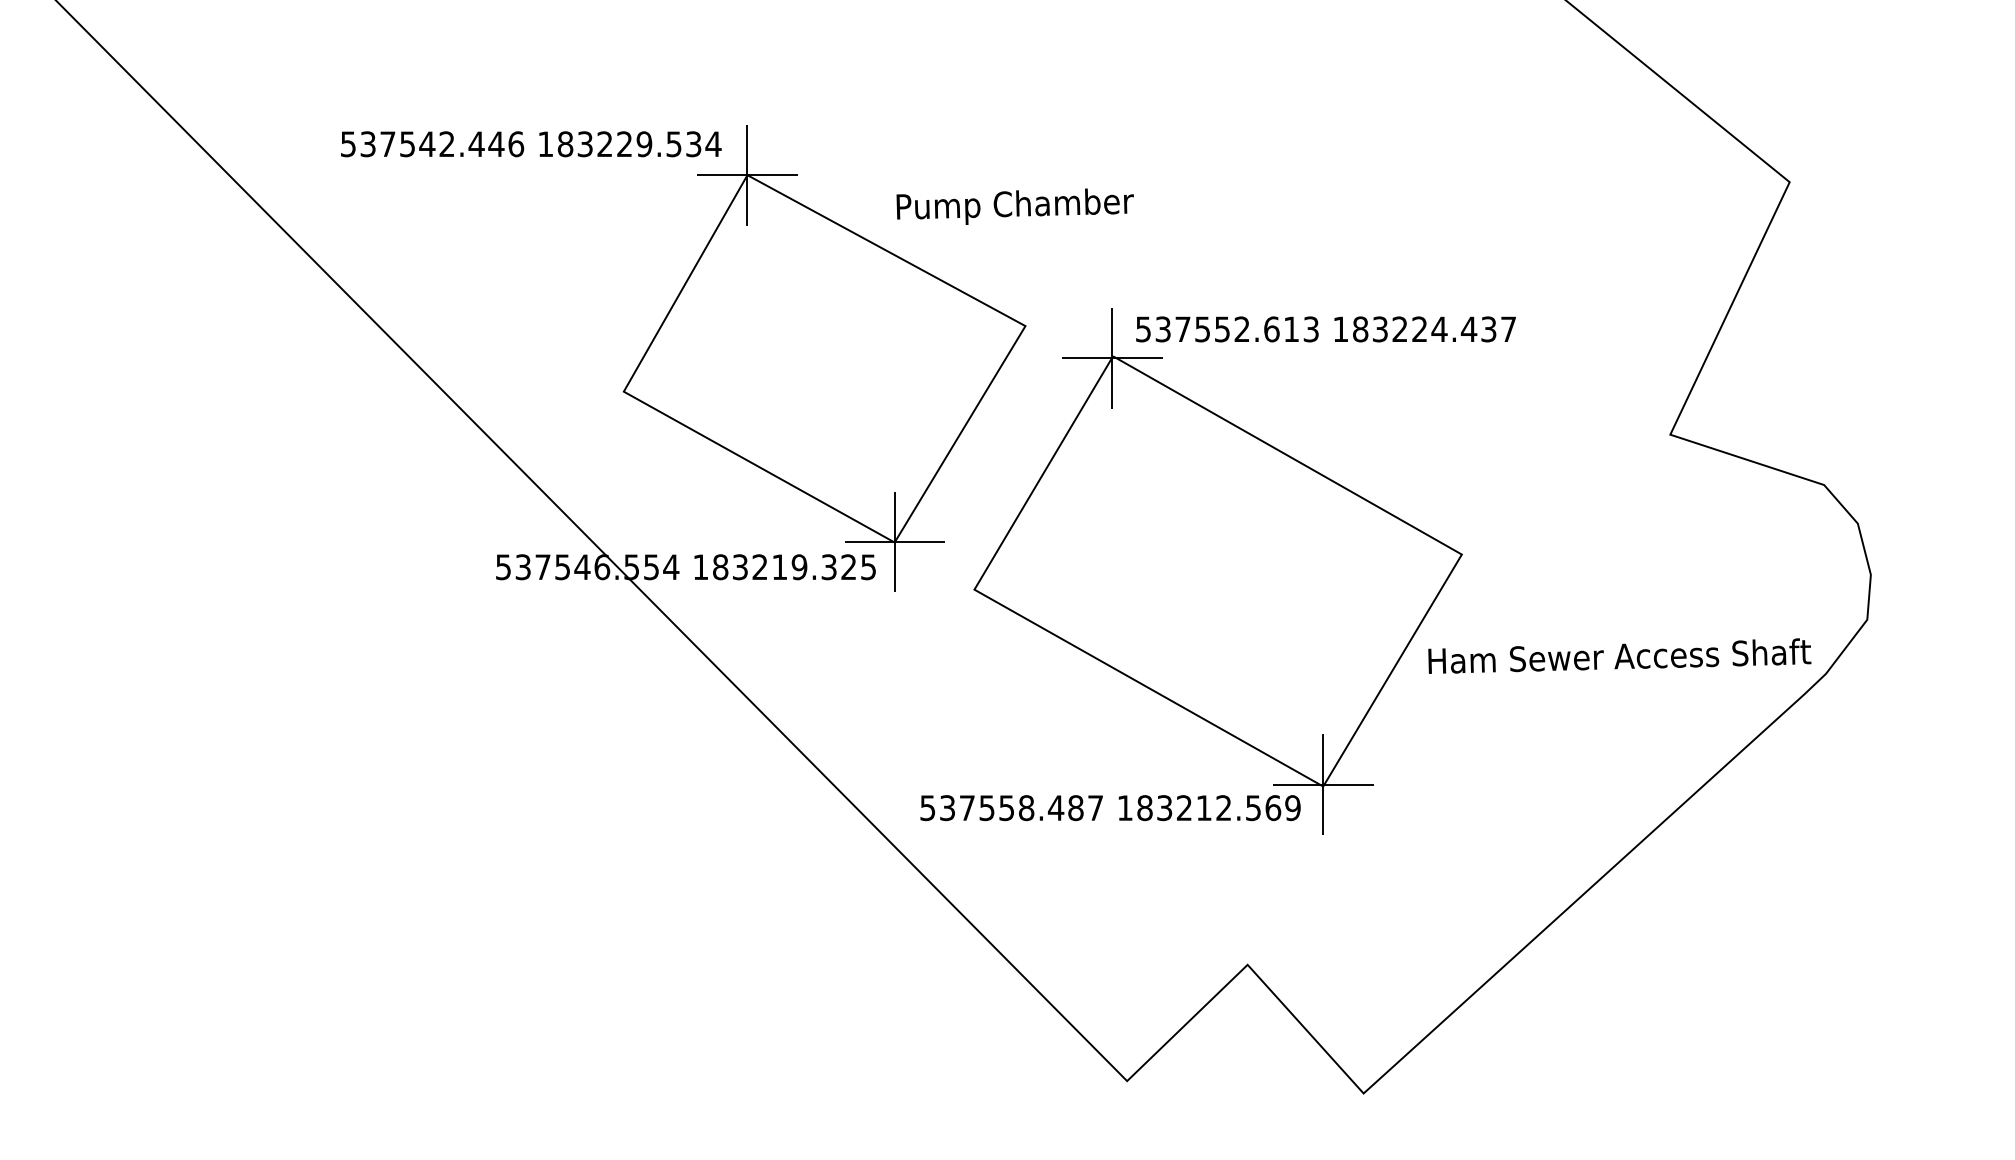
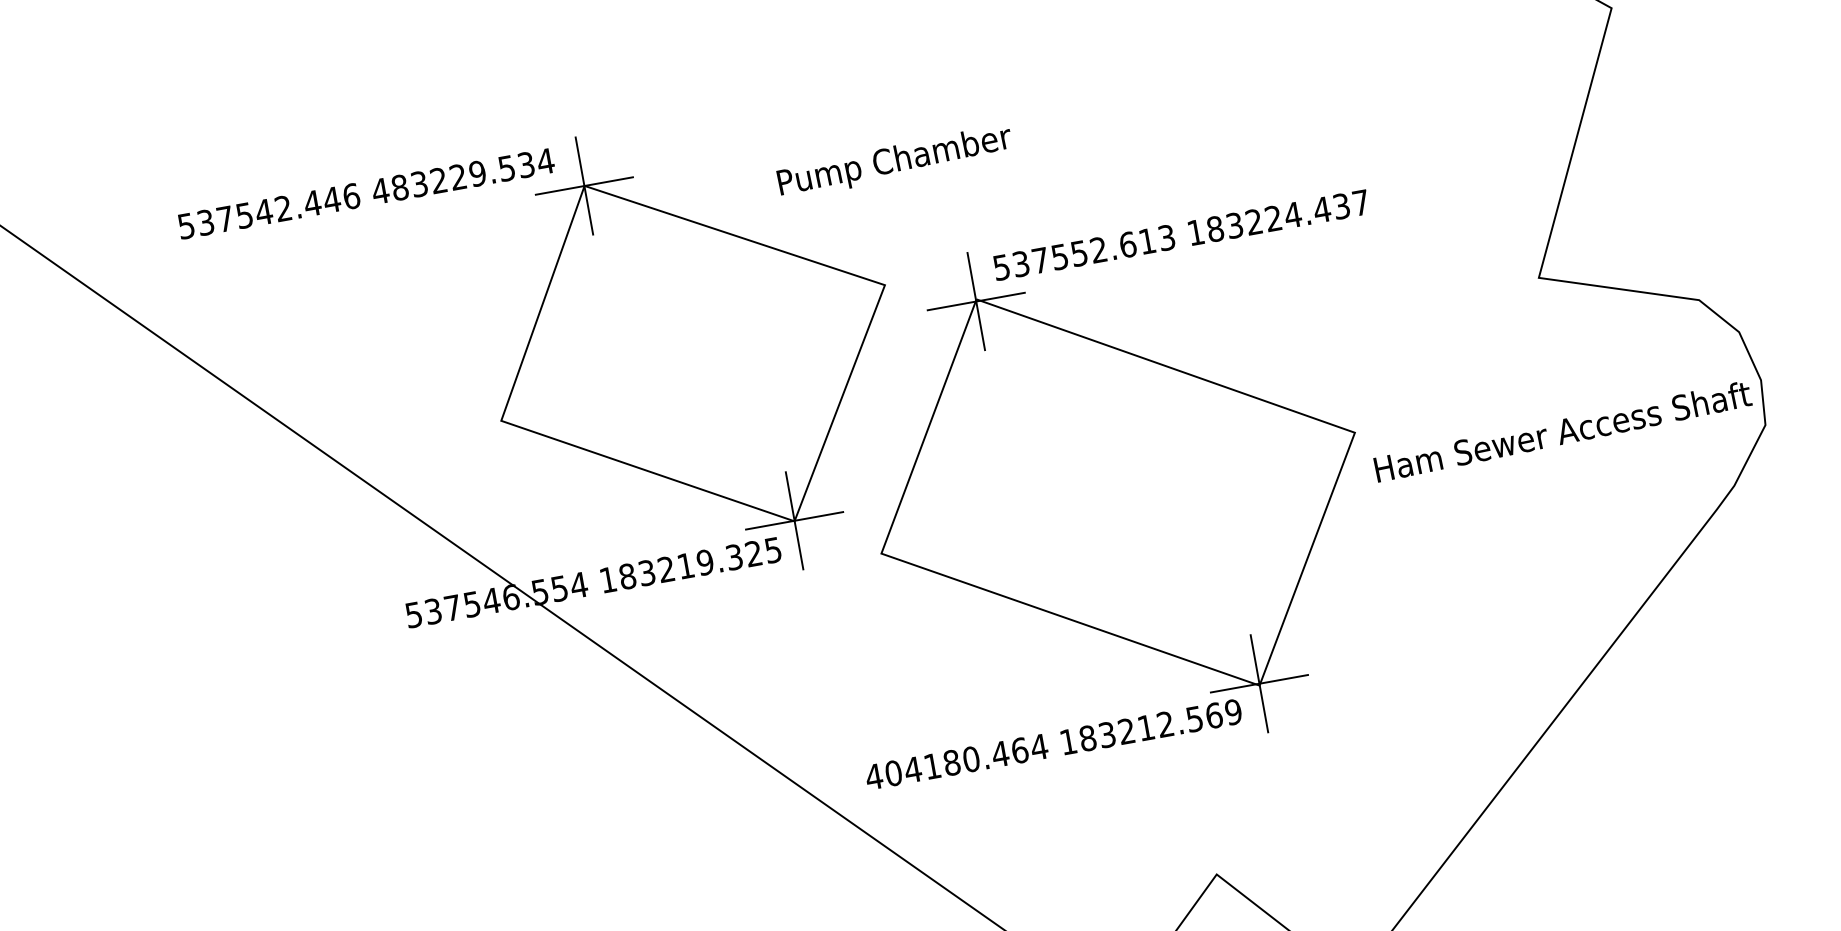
text: (545, 143) -> (380, 190), 183229.534 -> 483229.534
text: (1014, 206) -> (894, 161), moved
text: (1619, 655) -> (1562, 430), moved
text: (1011, 808) -> (956, 762), 537558.487 -> 404180.464

